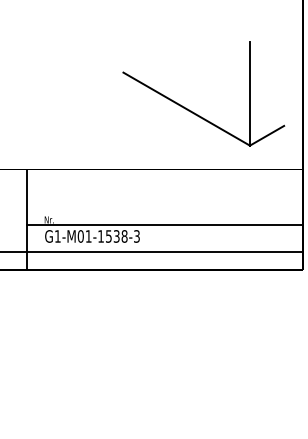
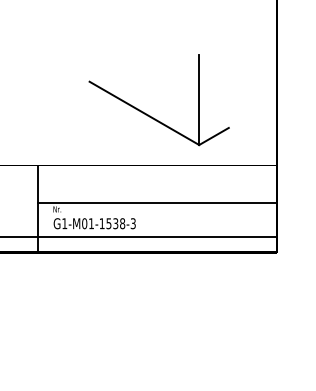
part: (193, 111) -> (150, 115), moved
line: (164, 224) -> (157, 202), moved

